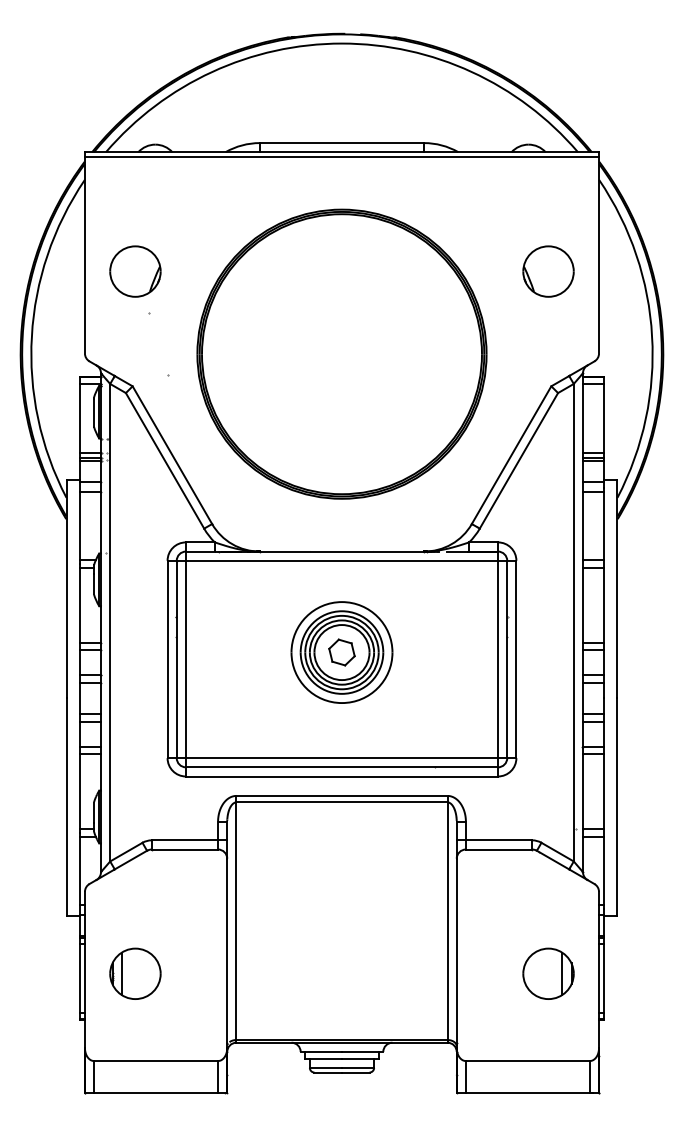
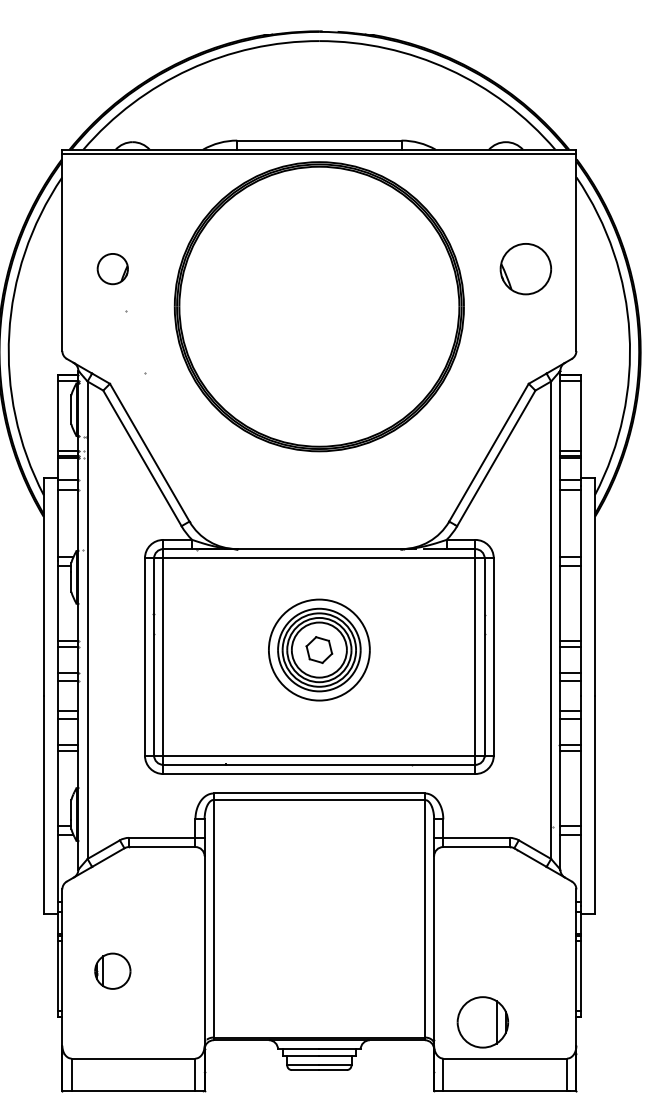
part: (135, 271) -> (112, 269), size x0.6
part: (341, 353) -> (318, 306), moved
part: (135, 973) -> (112, 971), size x0.7
part: (548, 973) -> (482, 1022), moved

